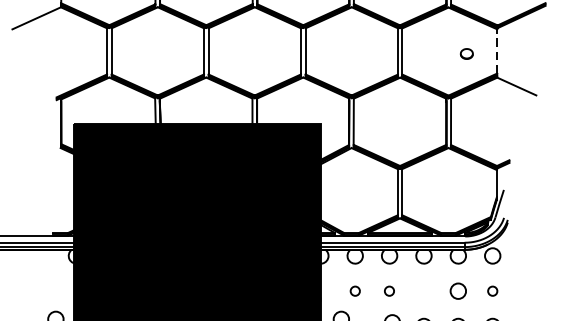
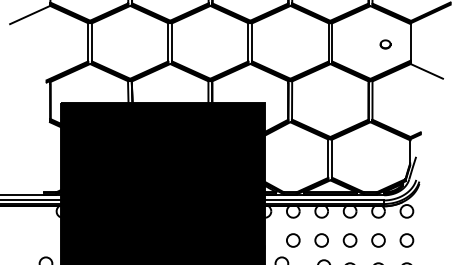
line: (497, 50) -> (410, 41), dashed -> solid
circle: (355, 291) -> (293, 240), size x1.67
circle: (389, 291) -> (321, 240), size x1.67
circle: (423, 291) -> (349, 240), added
circle: (492, 291) -> (406, 240), size x1.67

